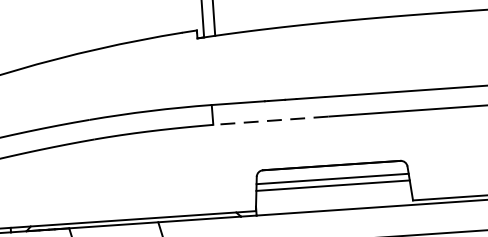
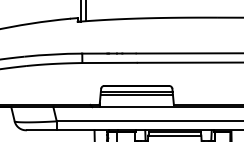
line: (270, 119) -> (109, 62), dashed -> solid

